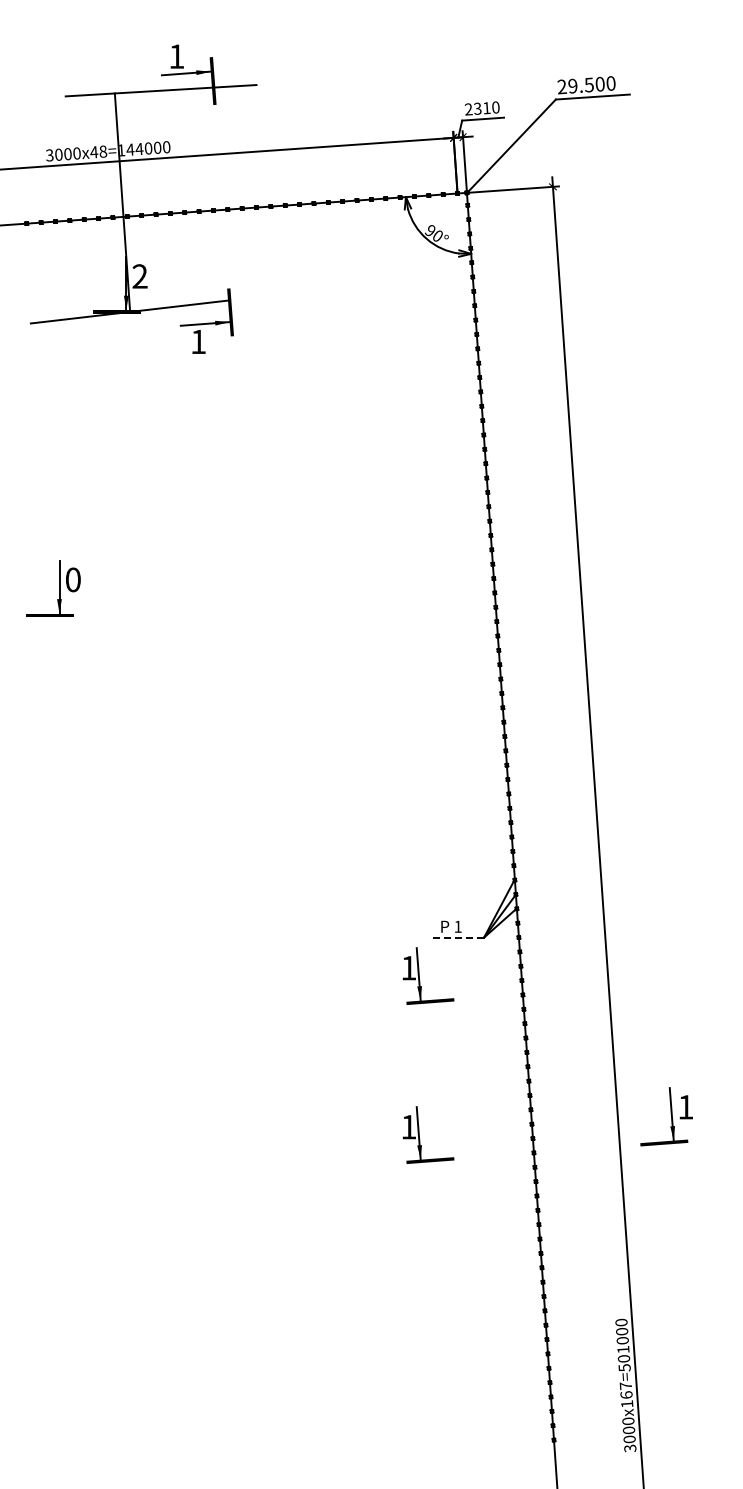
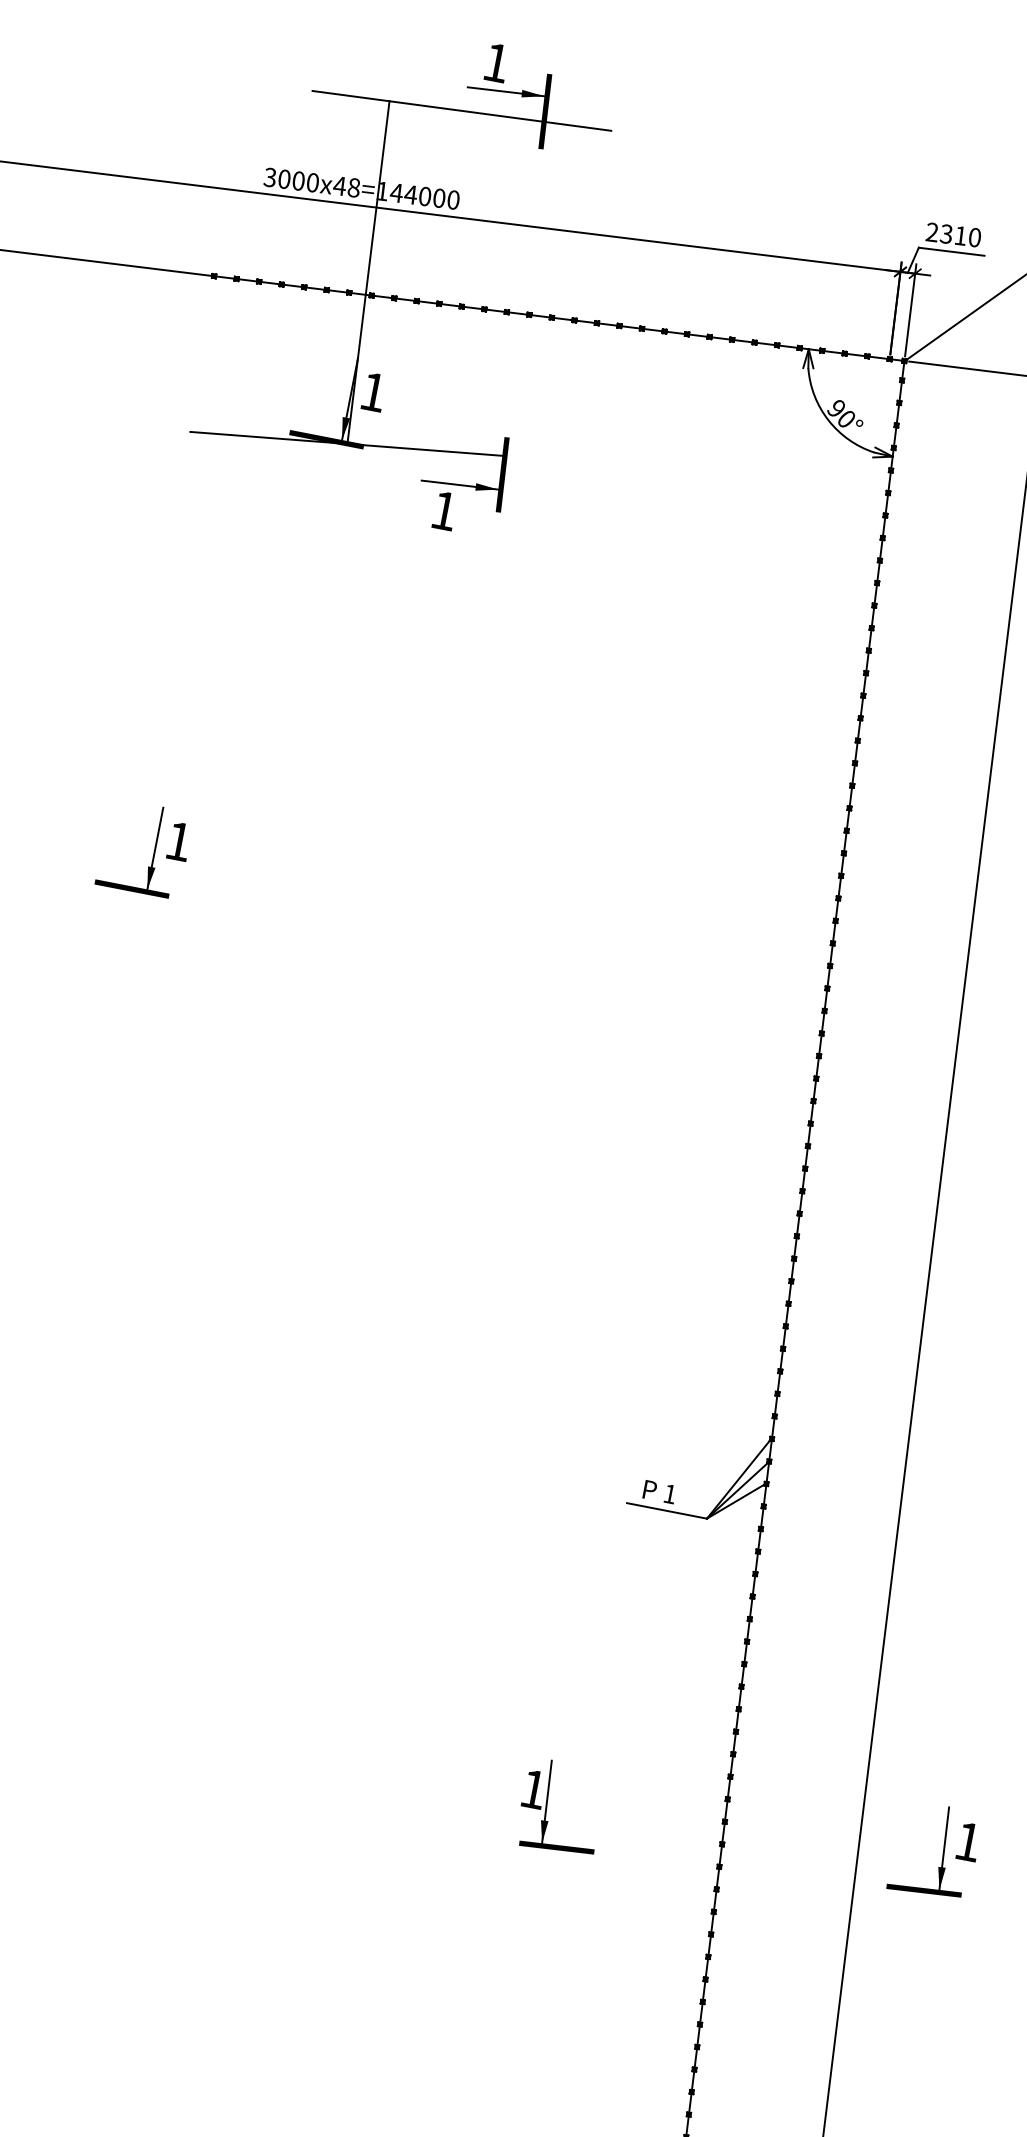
text: (139, 276) -> (372, 391), 2 -> 1
text: (73, 579) -> (179, 840), 0 -> 1
line: (458, 937) -> (667, 1510), dashed -> solid
part: (419, 975) -> (595, 1557), removed

